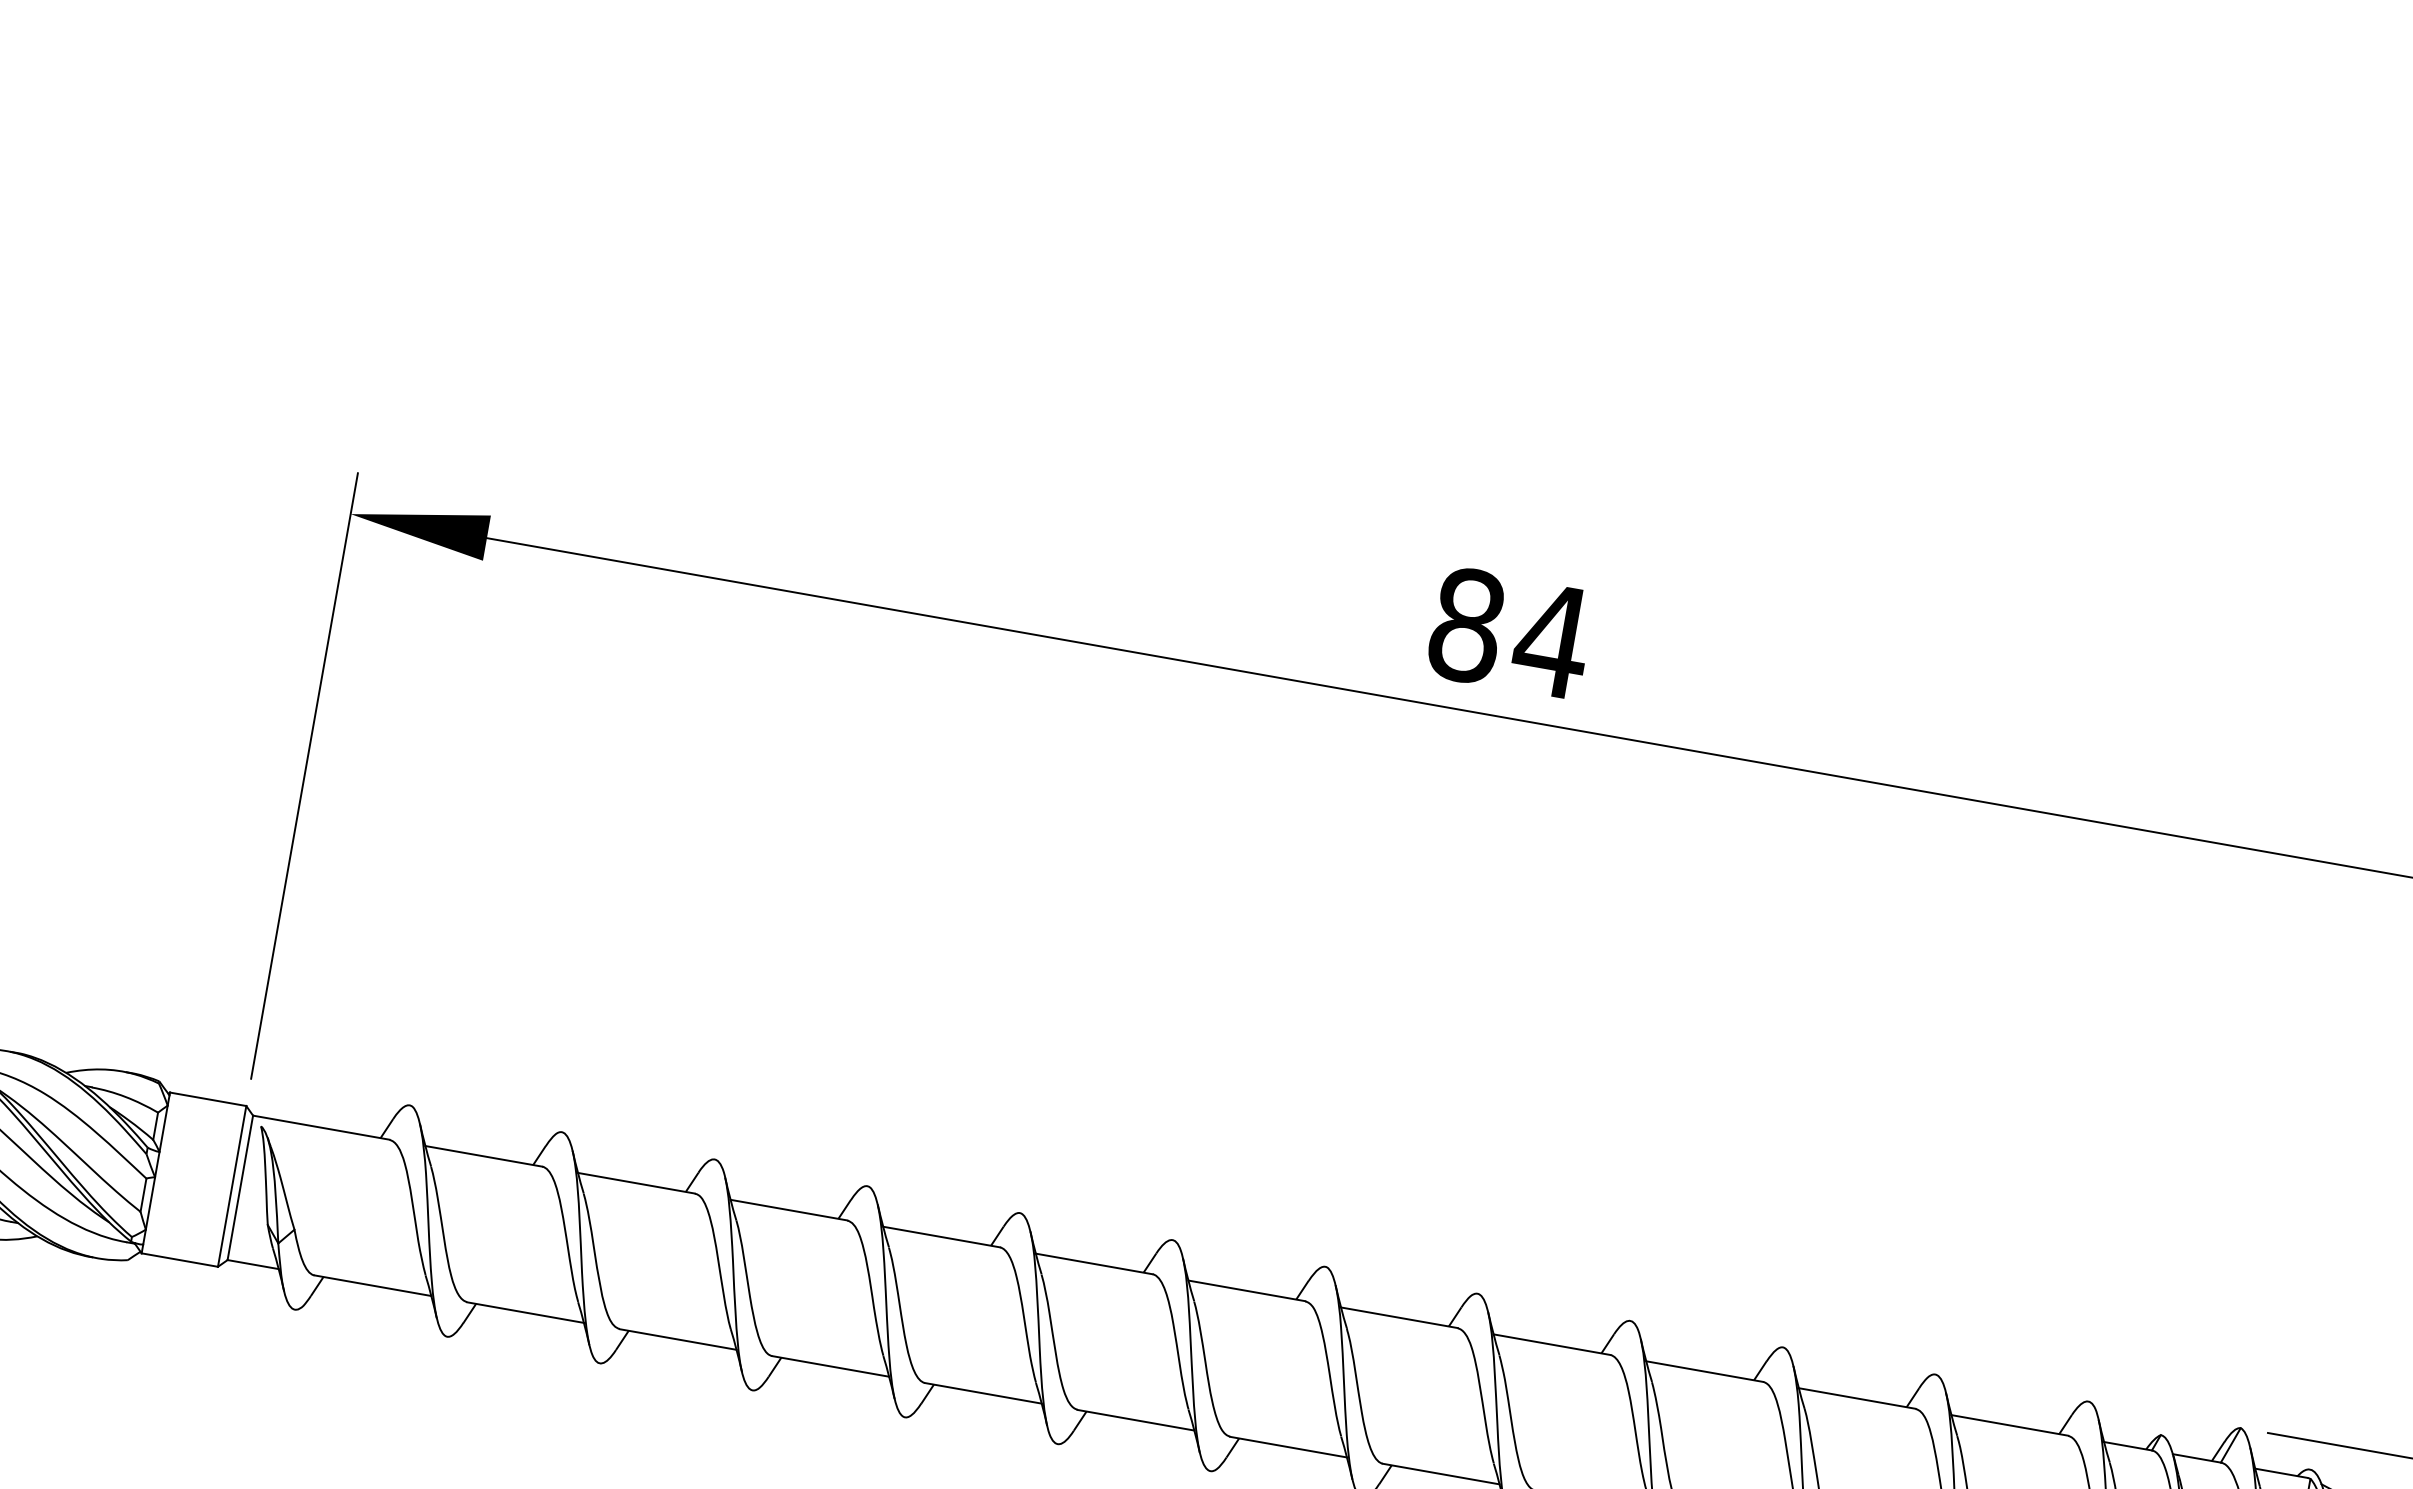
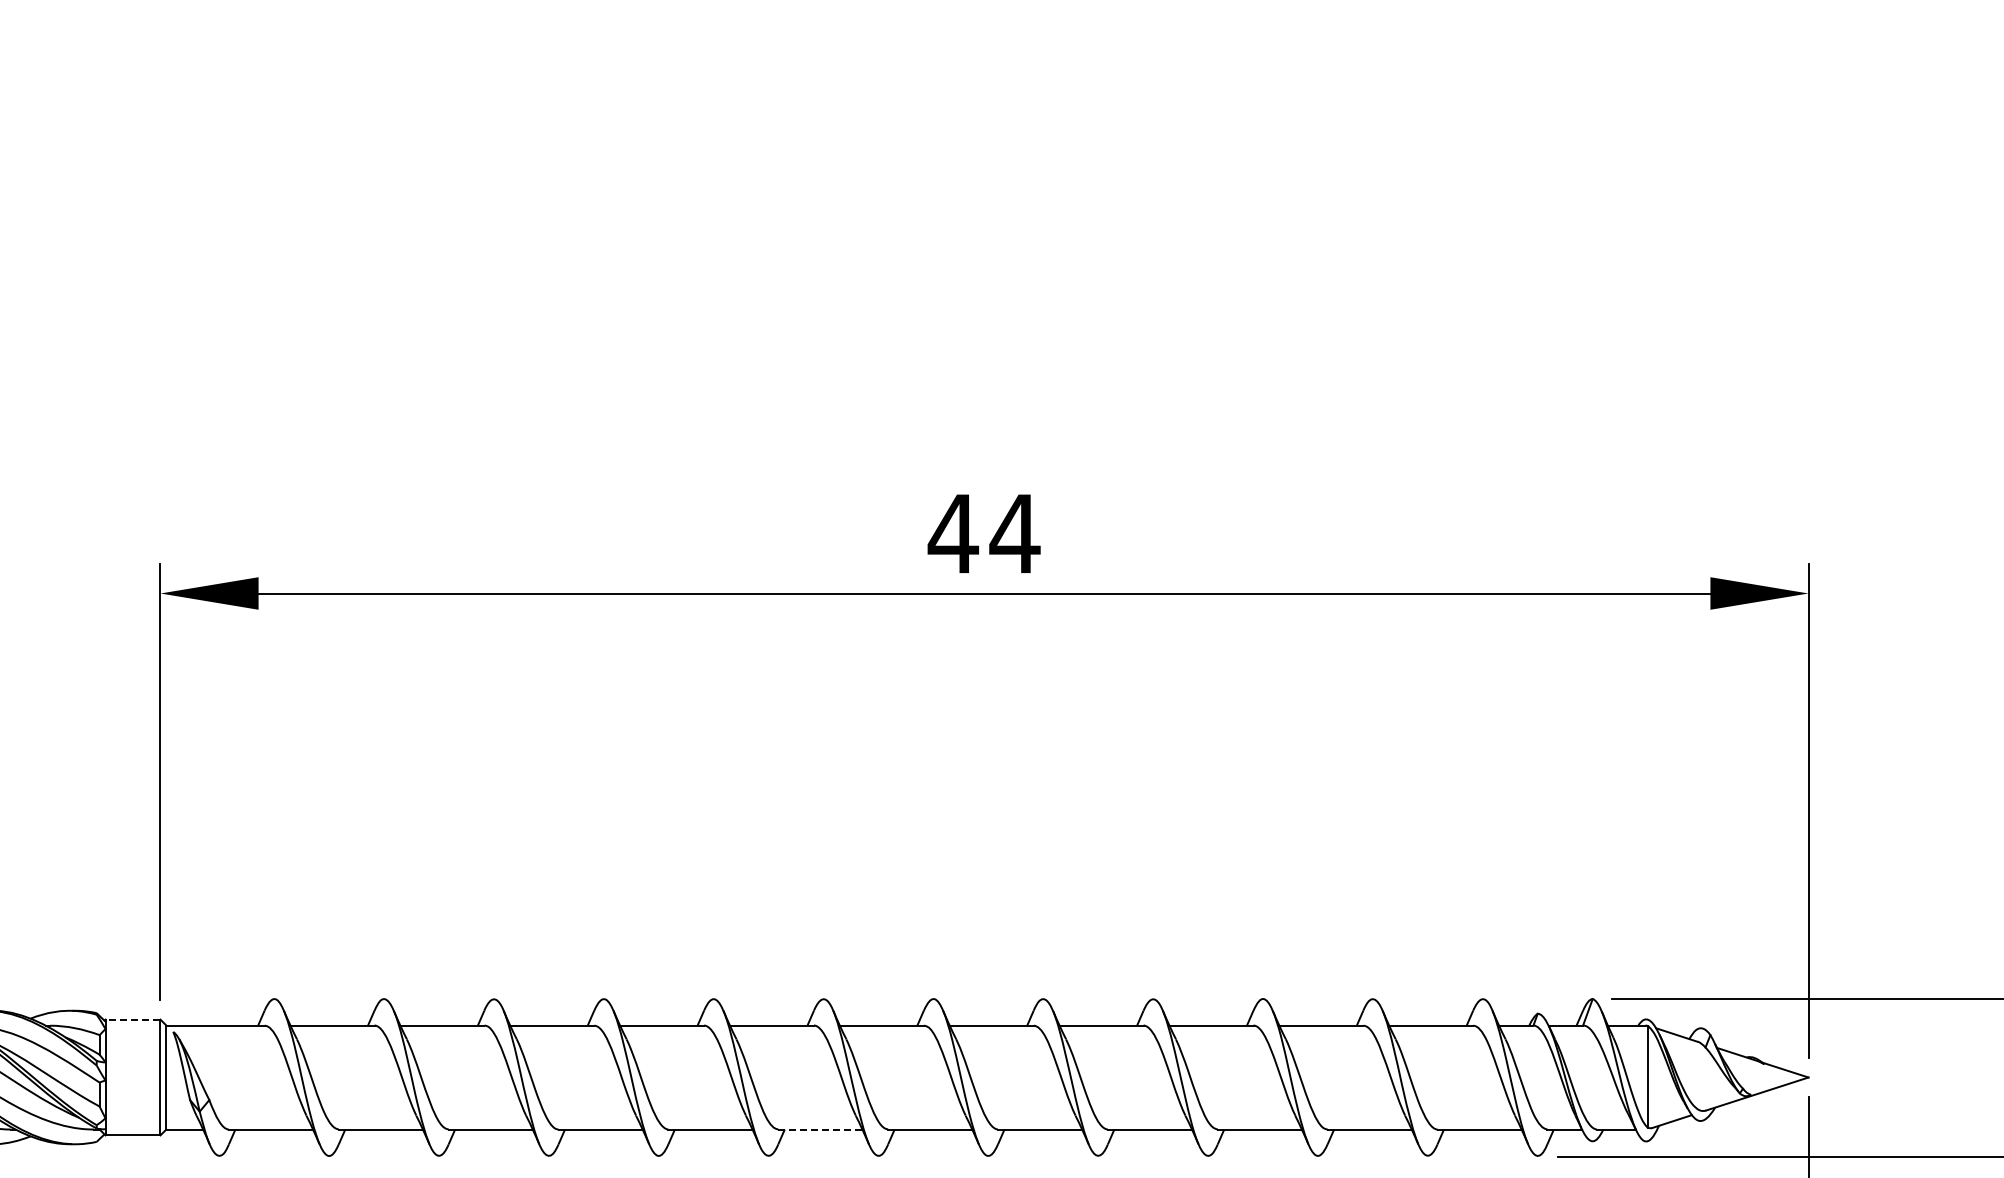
text: (1466, 625) -> (953, 533), 84 -> 44
line: (207, 1098) -> (132, 1019), solid -> dashed
line: (1134, 1420) -> (819, 1129), solid -> dashed

